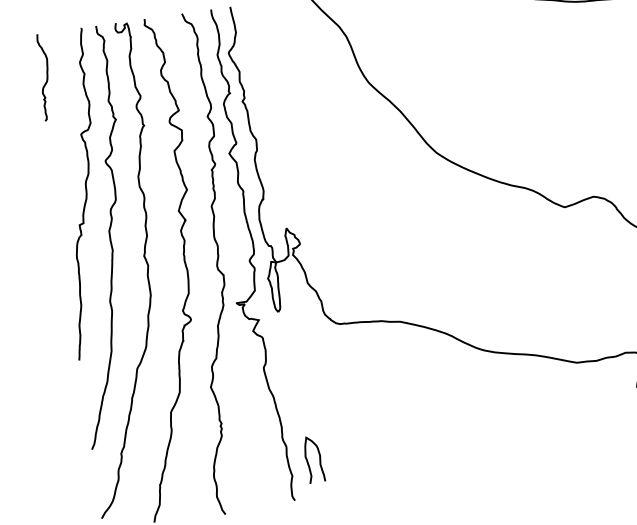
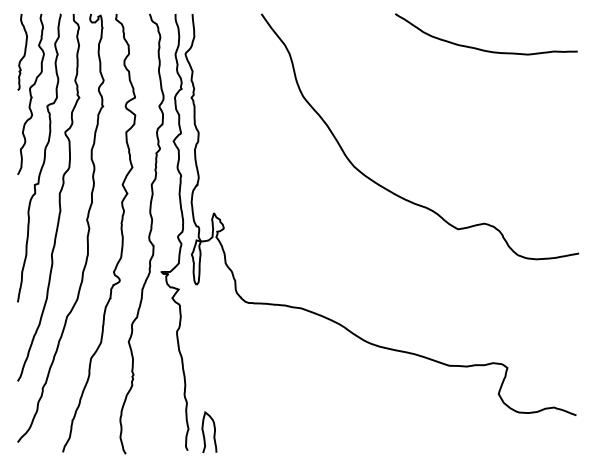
curve: (60, 123) -> (30, 94), added
curve: (318, 460) -> (213, 433), moved

